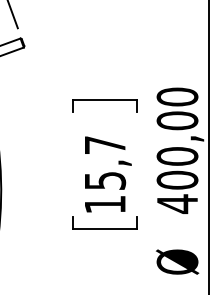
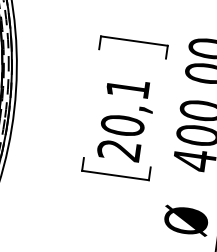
text: (105, 174) -> (123, 119), 15,7 -> 20,1

